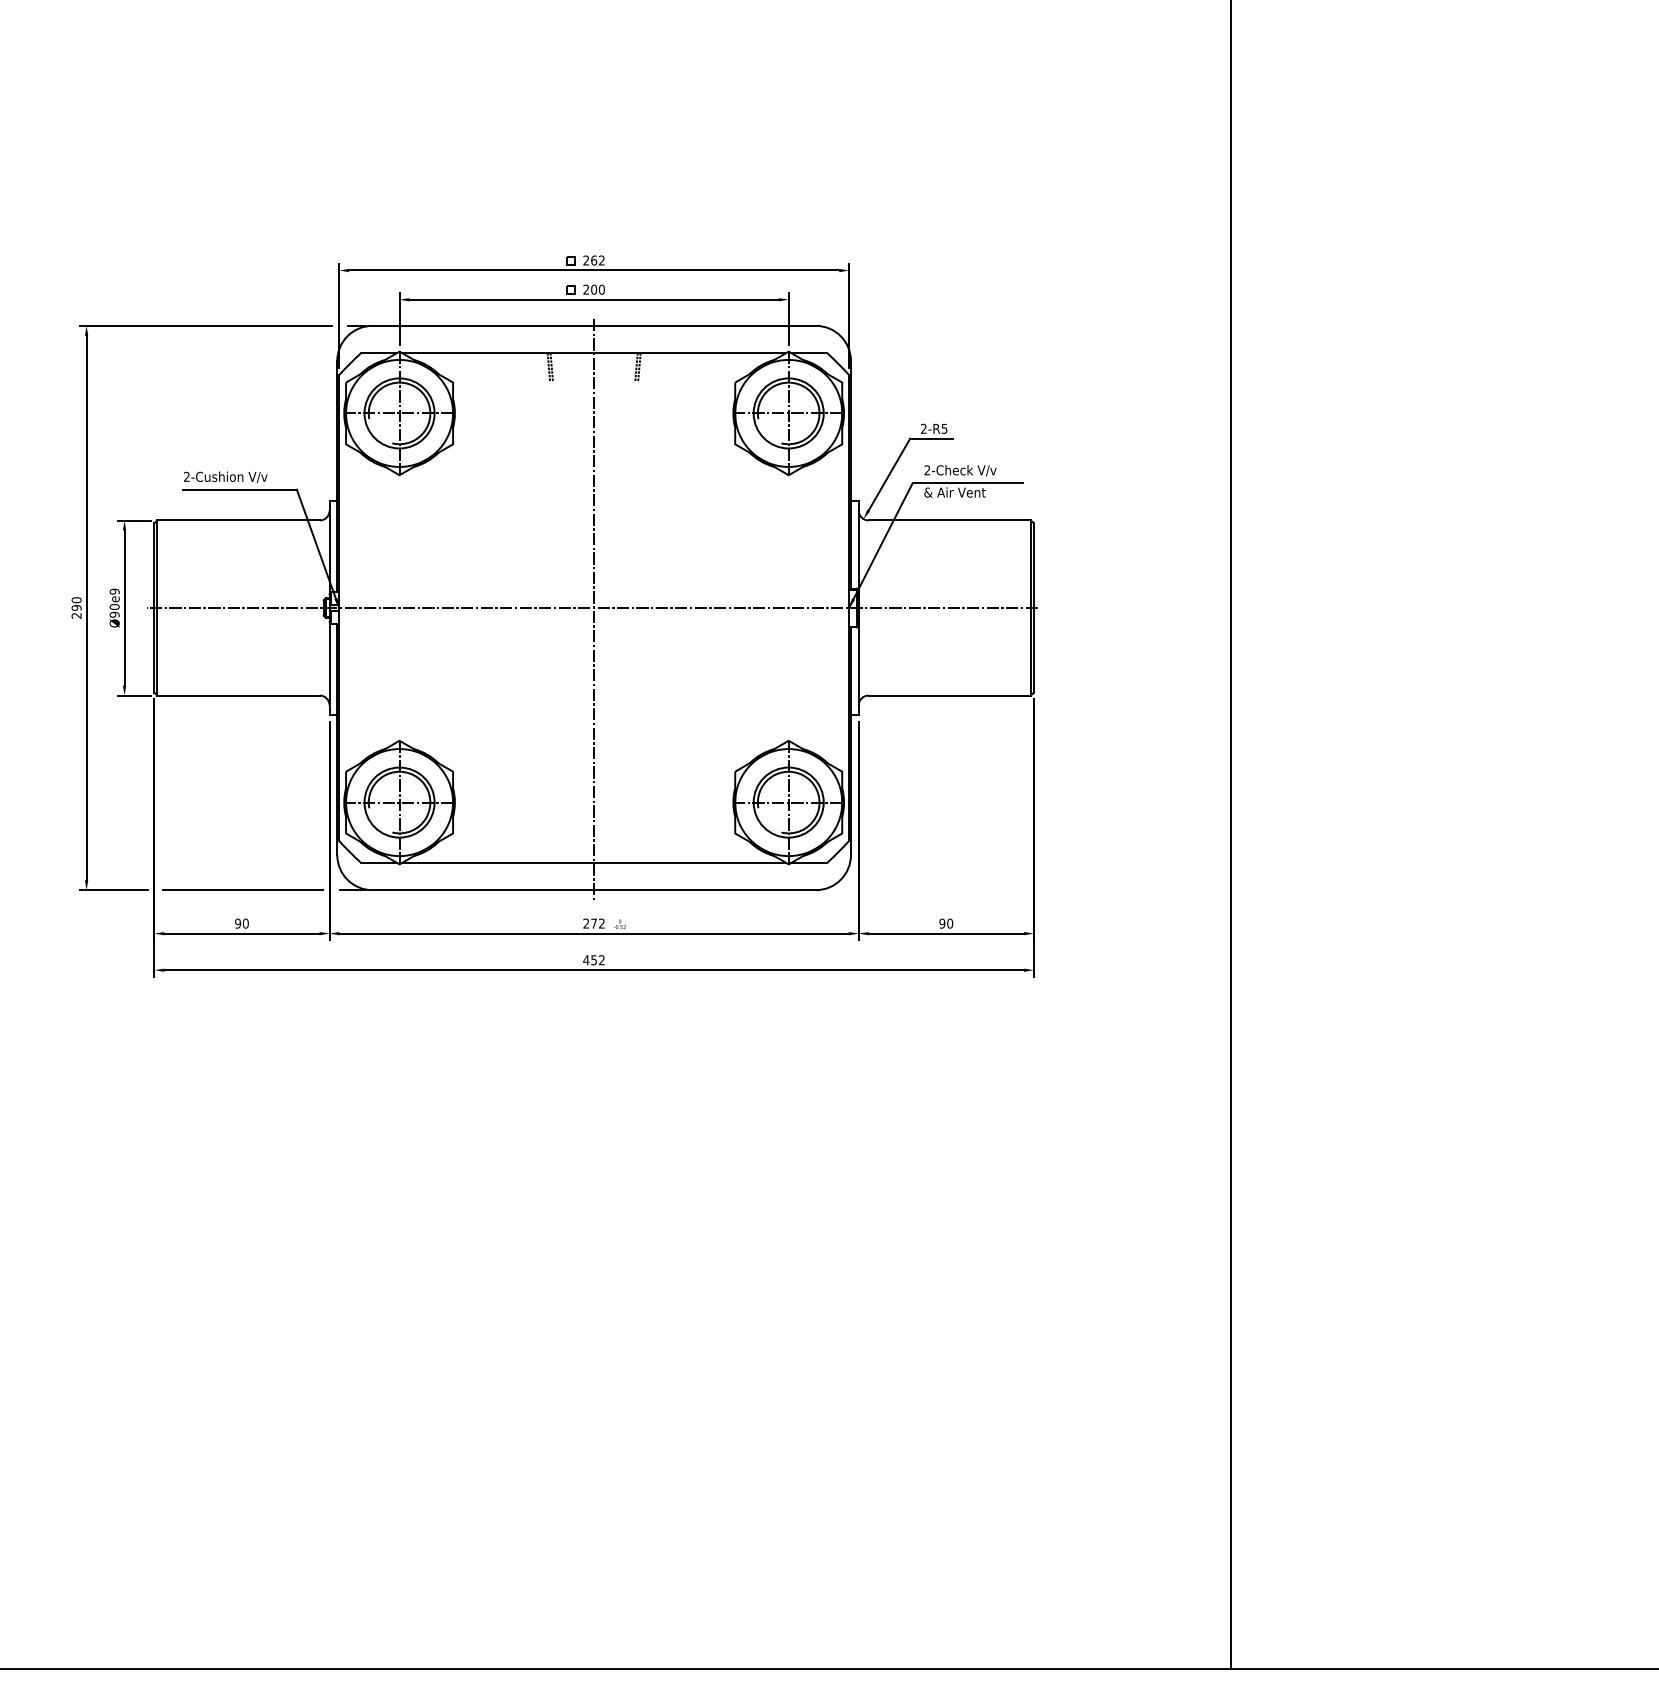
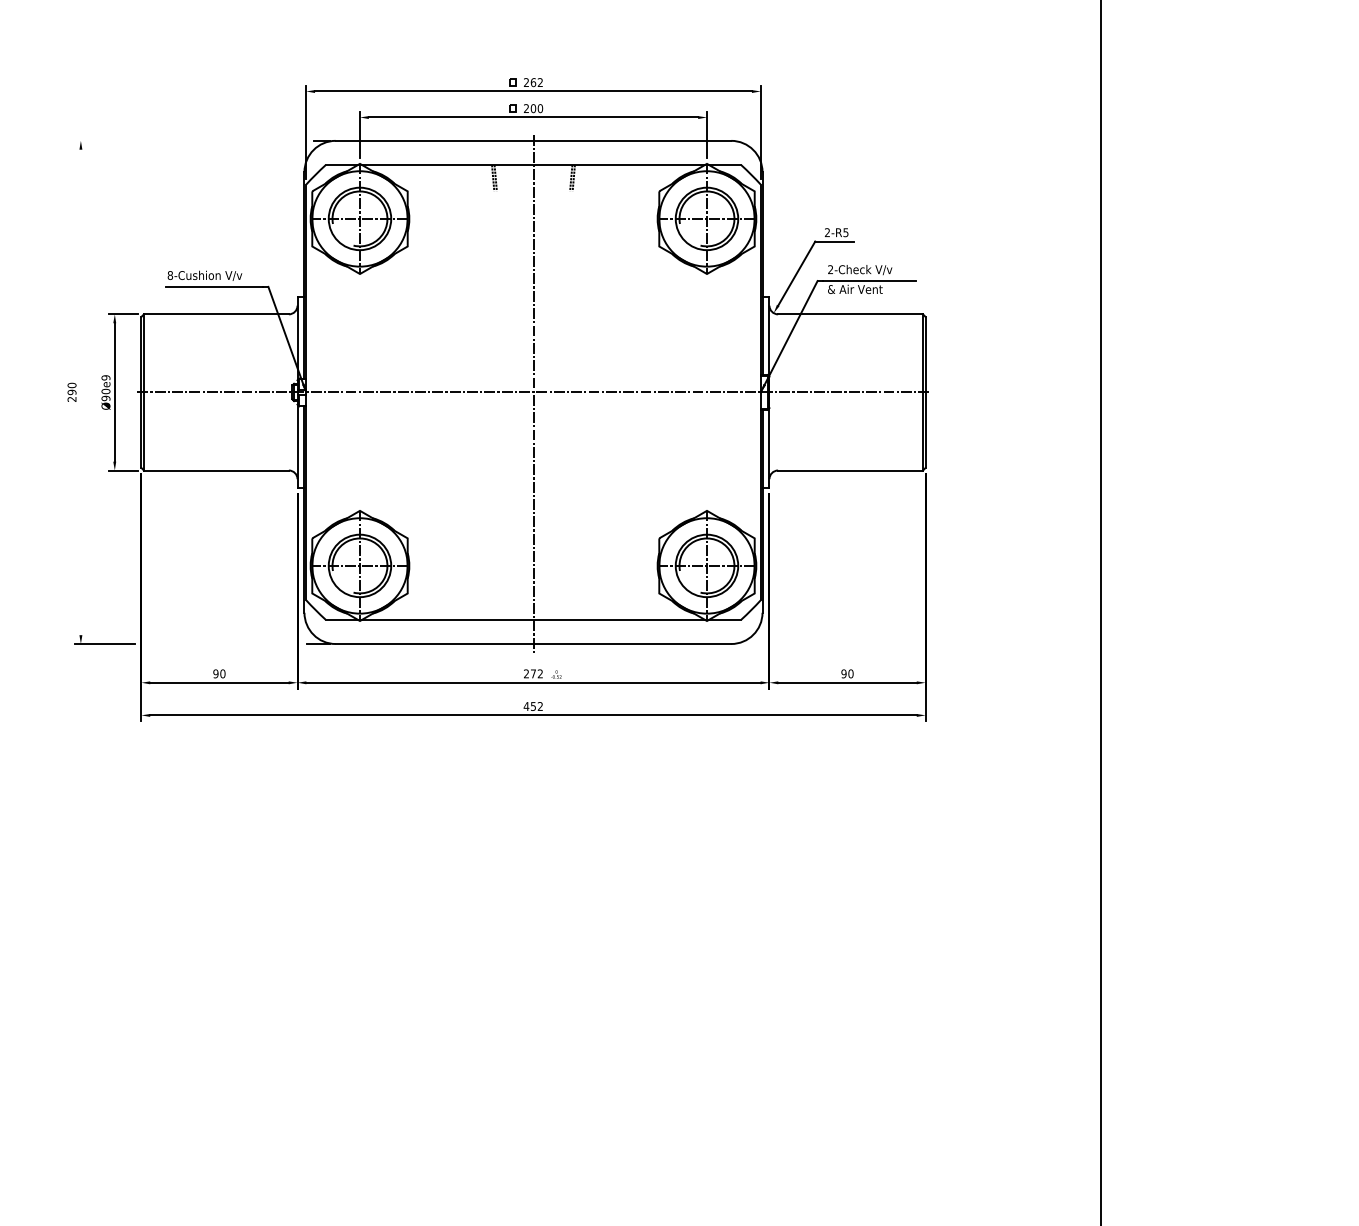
line: (205, 325) -> (186, 140), removed
text: (186, 476) -> (170, 275), 2-Cushion -> 8-Cushion
line: (86, 607) -> (80, 391), removed
line: (242, 890) -> (219, 644), removed

